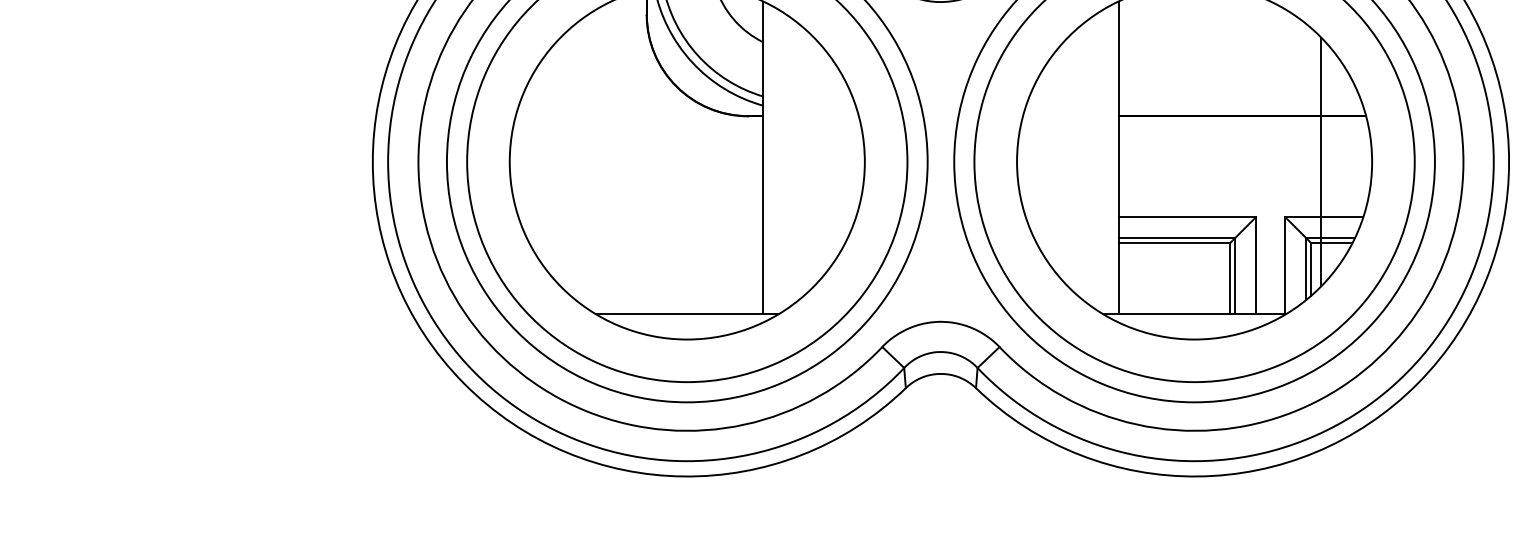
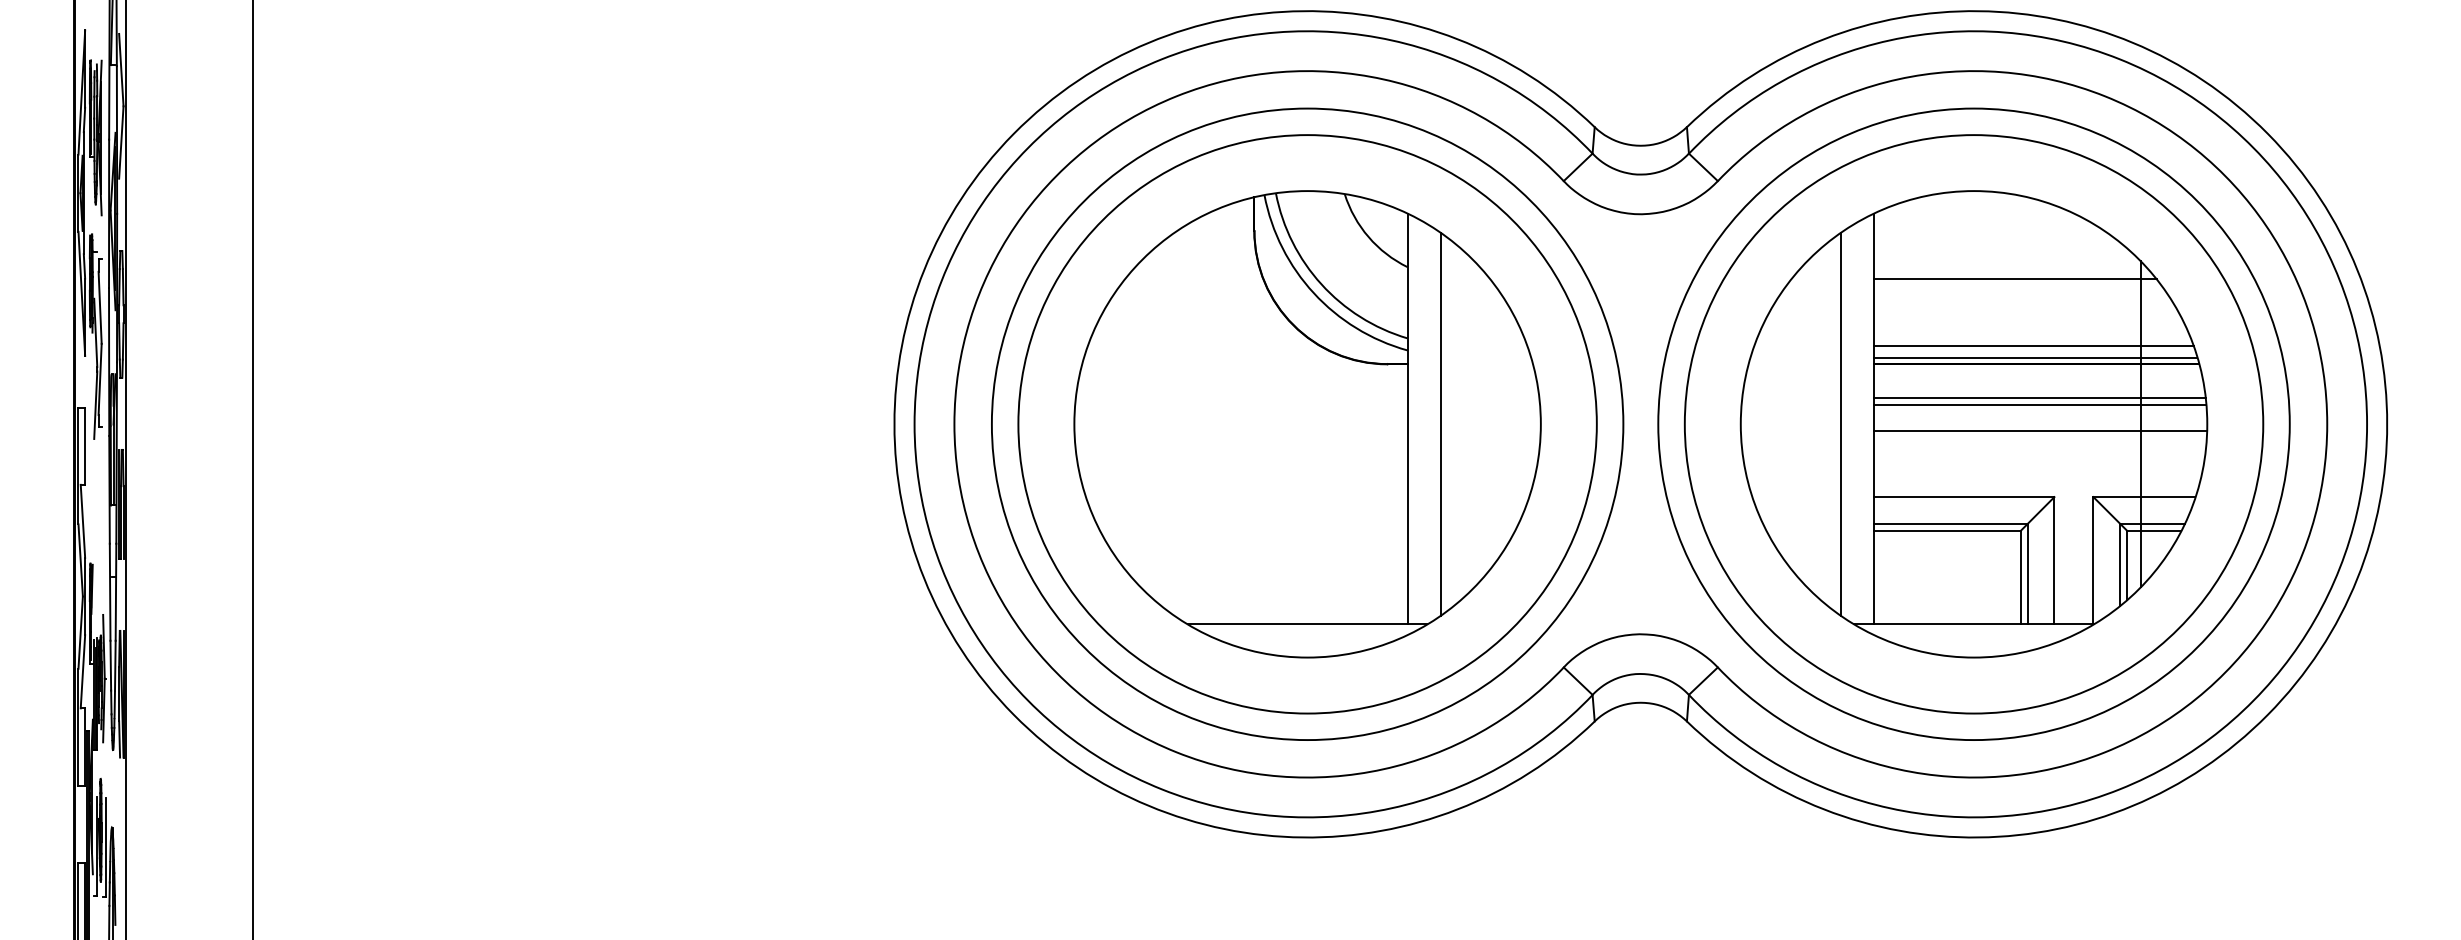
line: (1226, 51) -> (2015, 279), added
line: (1239, 101) -> (2033, 345), added
line: (1241, 111) -> (2035, 357), added
line: (1244, 141) -> (2039, 397), added
line: (1245, 146) -> (2040, 404), added
line: (788, 161) -> (1440, 423), added
line: (1092, 161) -> (1840, 423), added
line: (1245, 167) -> (2040, 431), added

